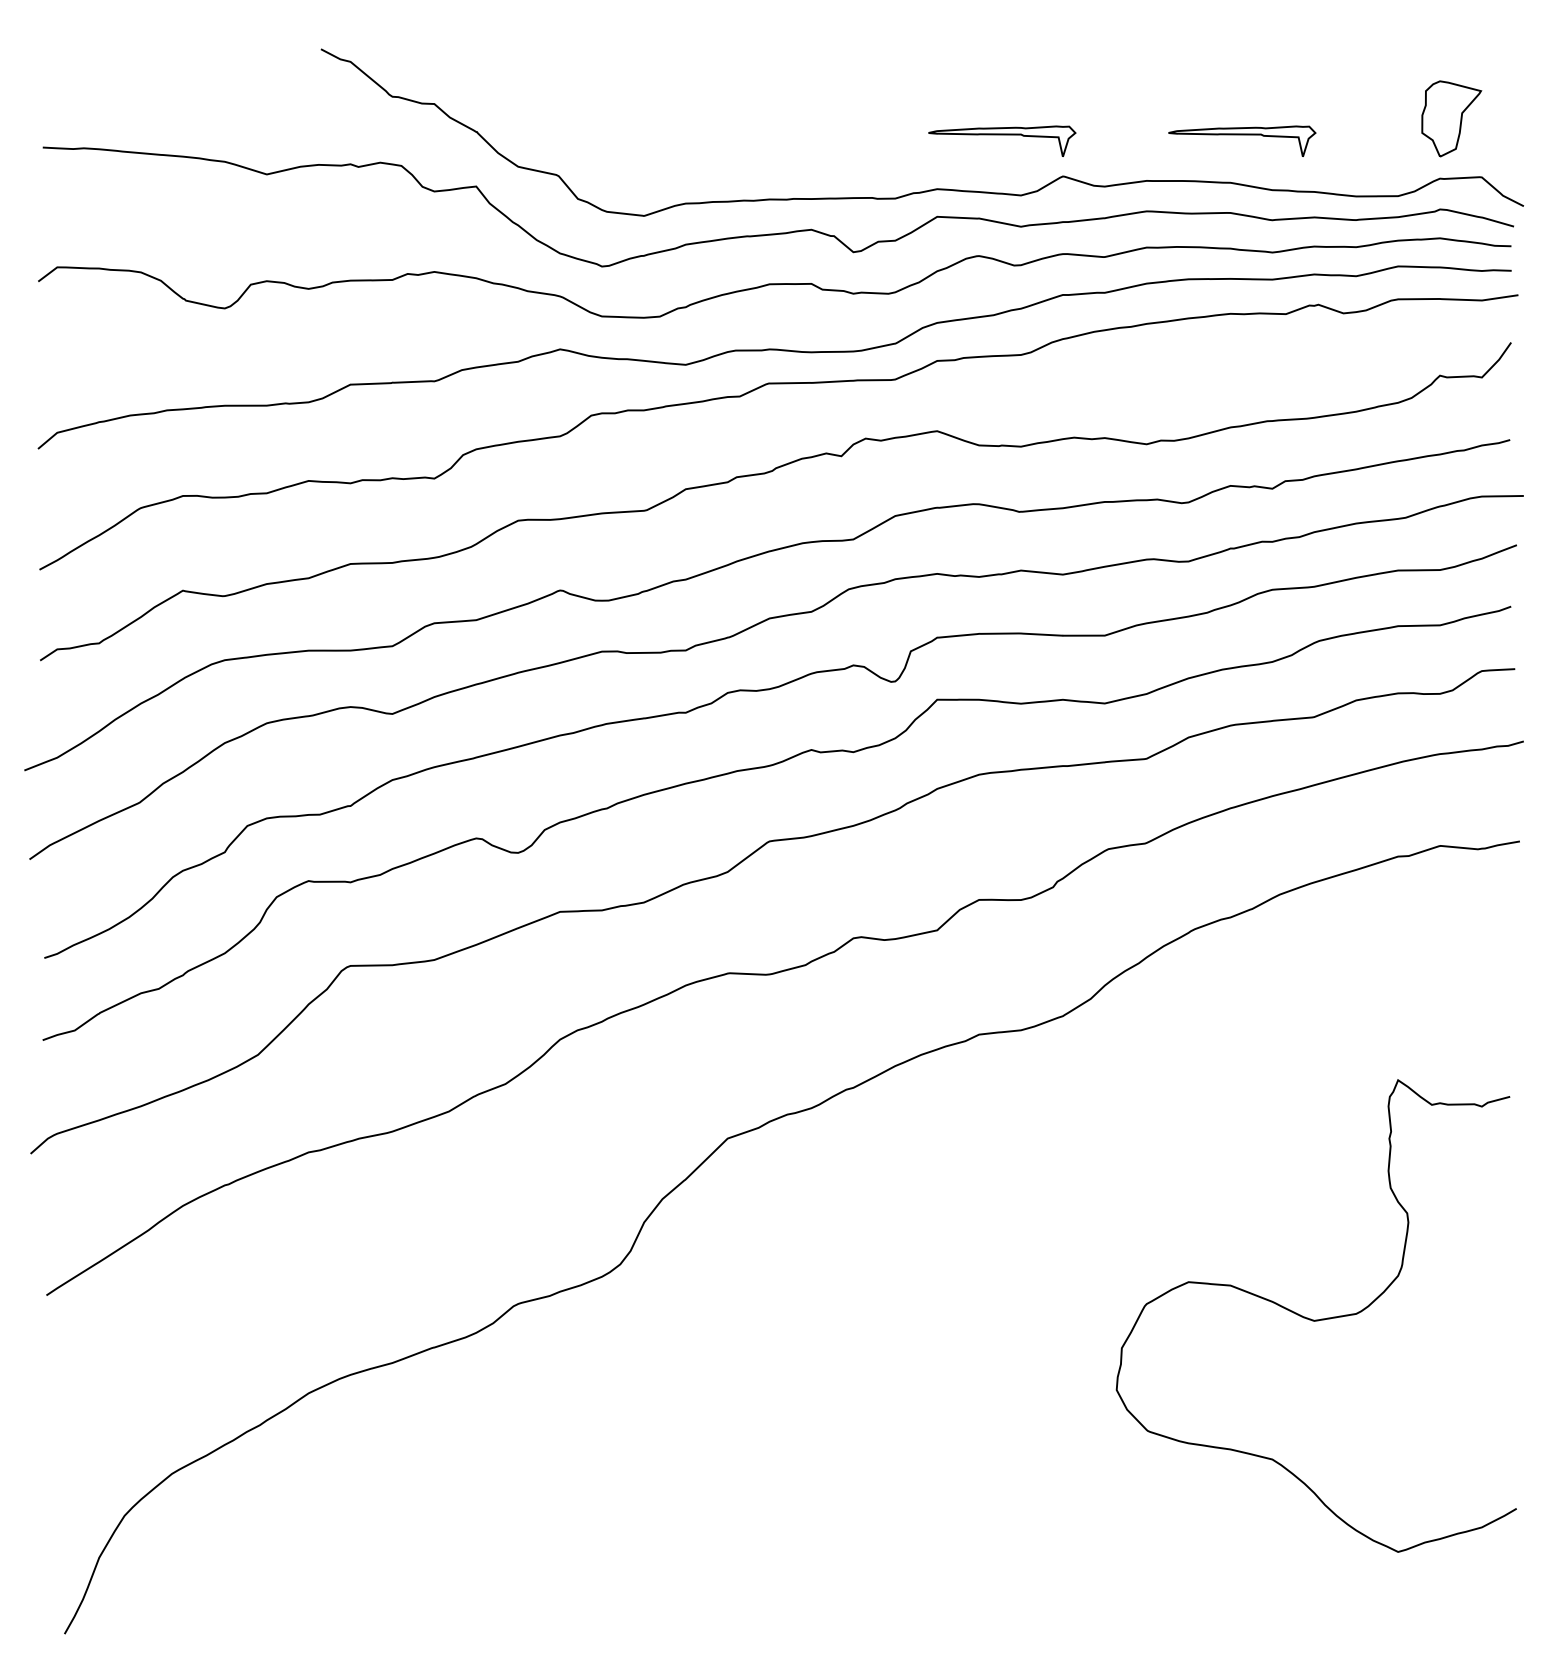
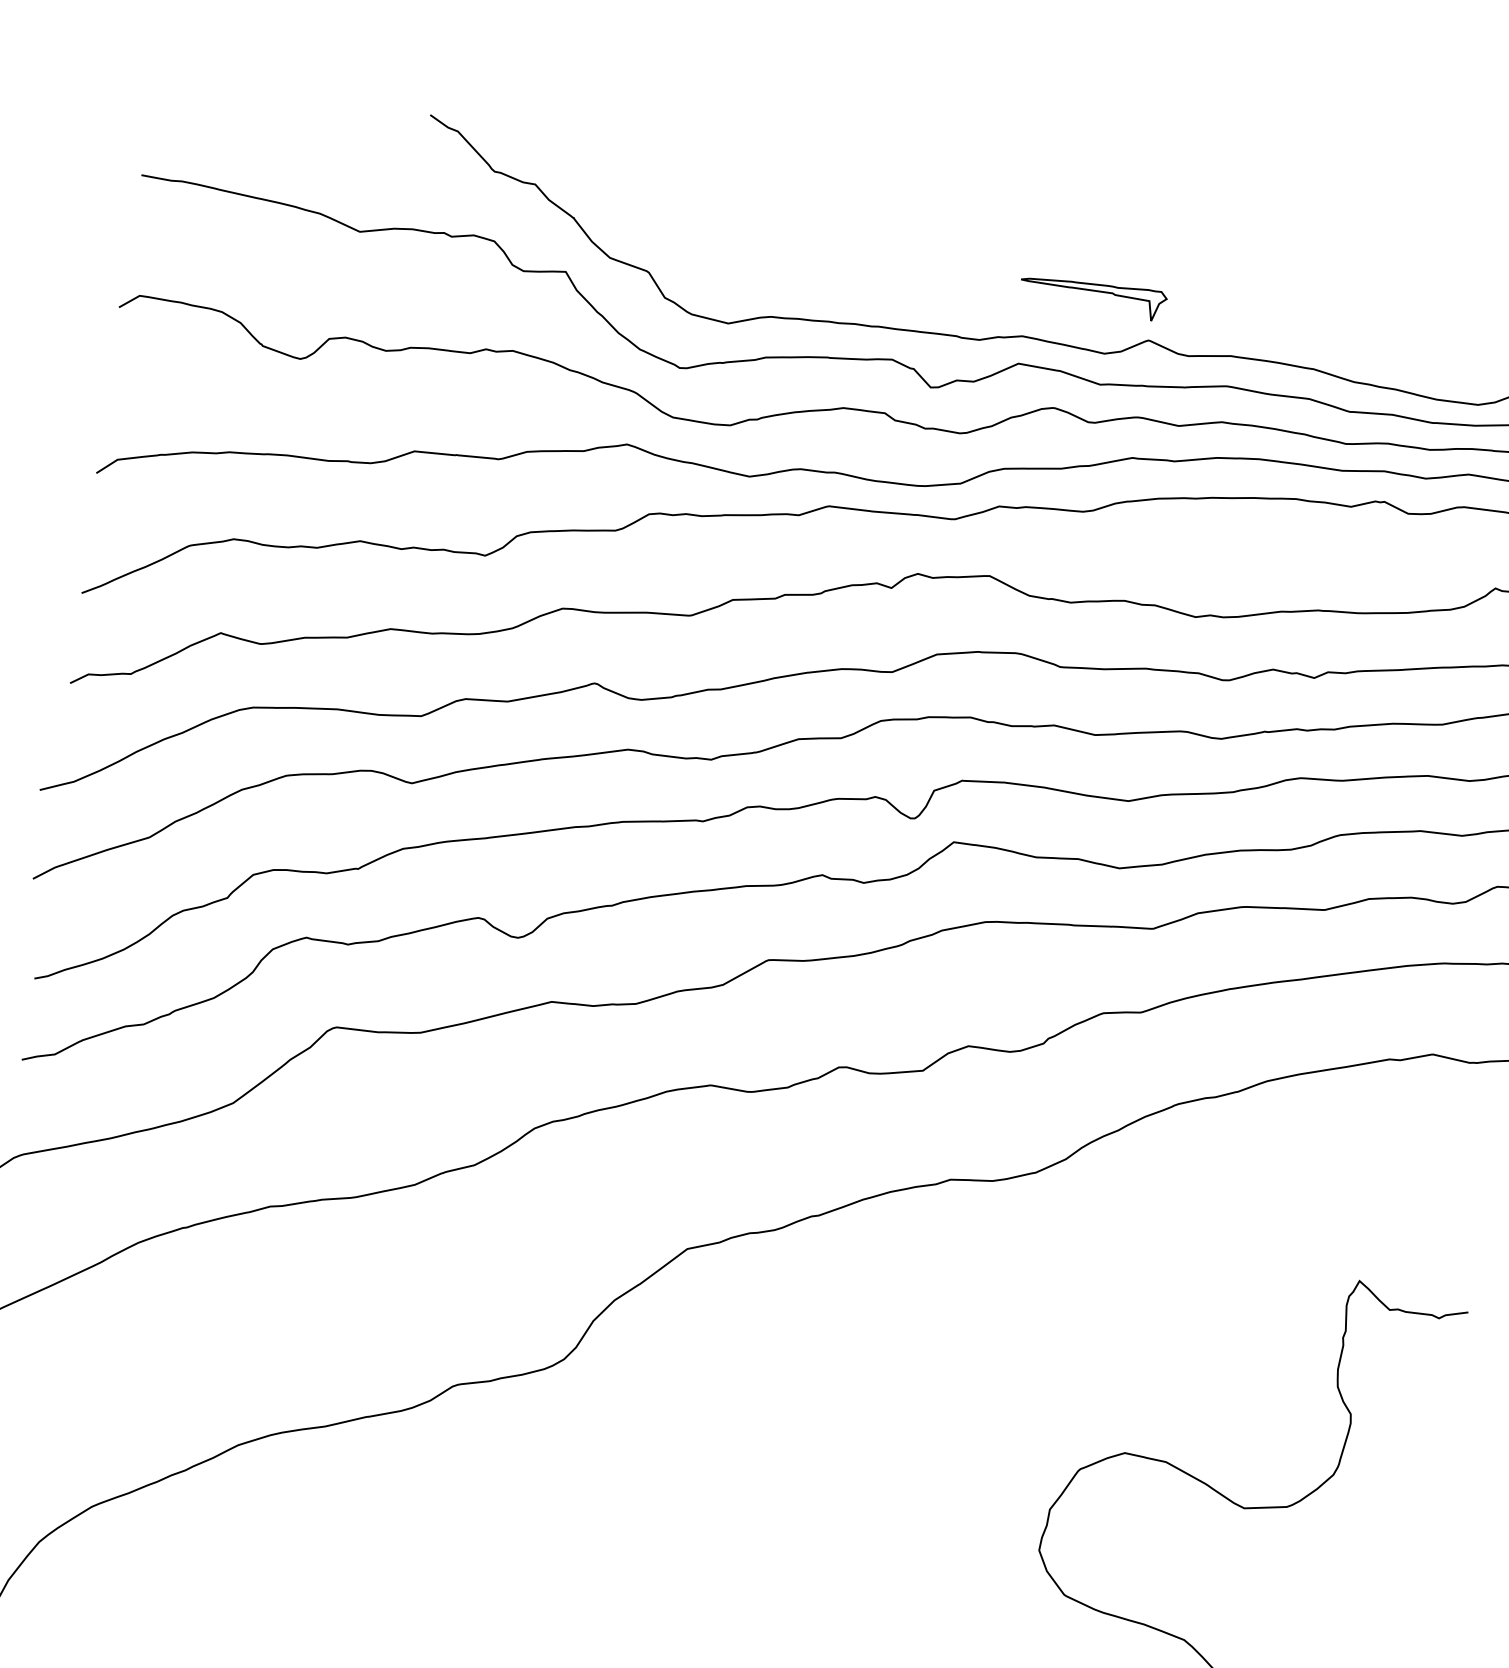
part: (1242, 140) -> (1331, 328), removed

